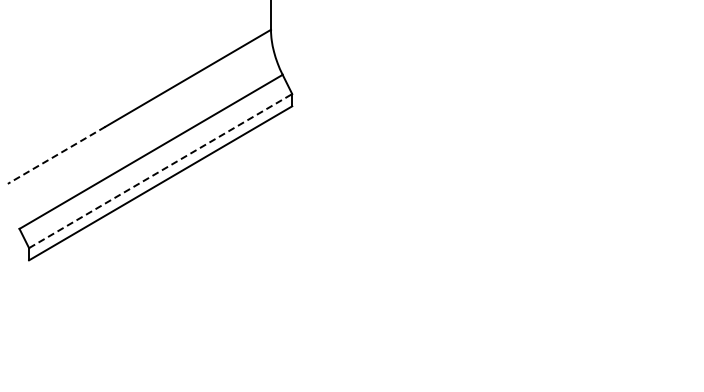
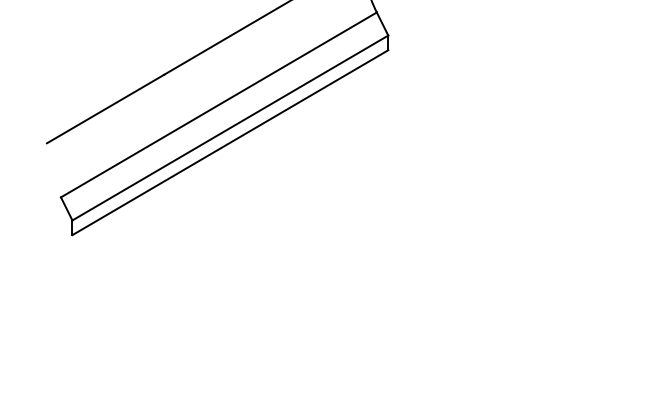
line: (56, 155) -> (105, 109), dashed -> solid
line: (161, 170) -> (231, 127), dashed -> solid

